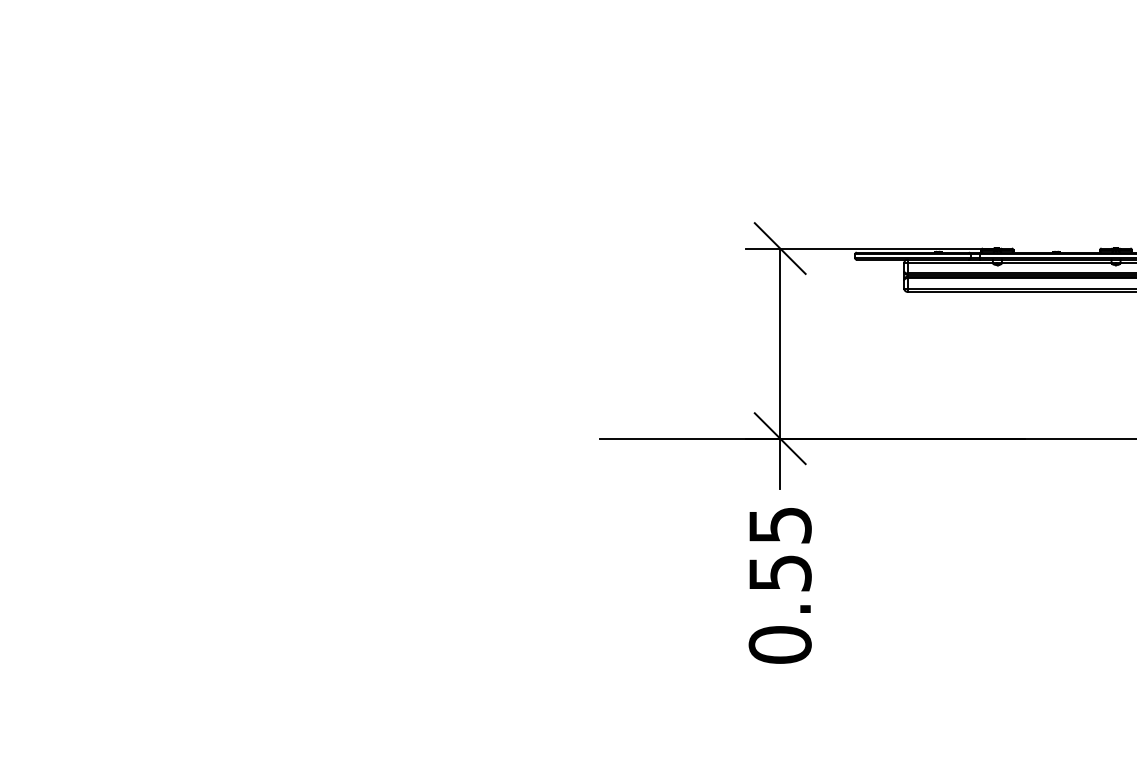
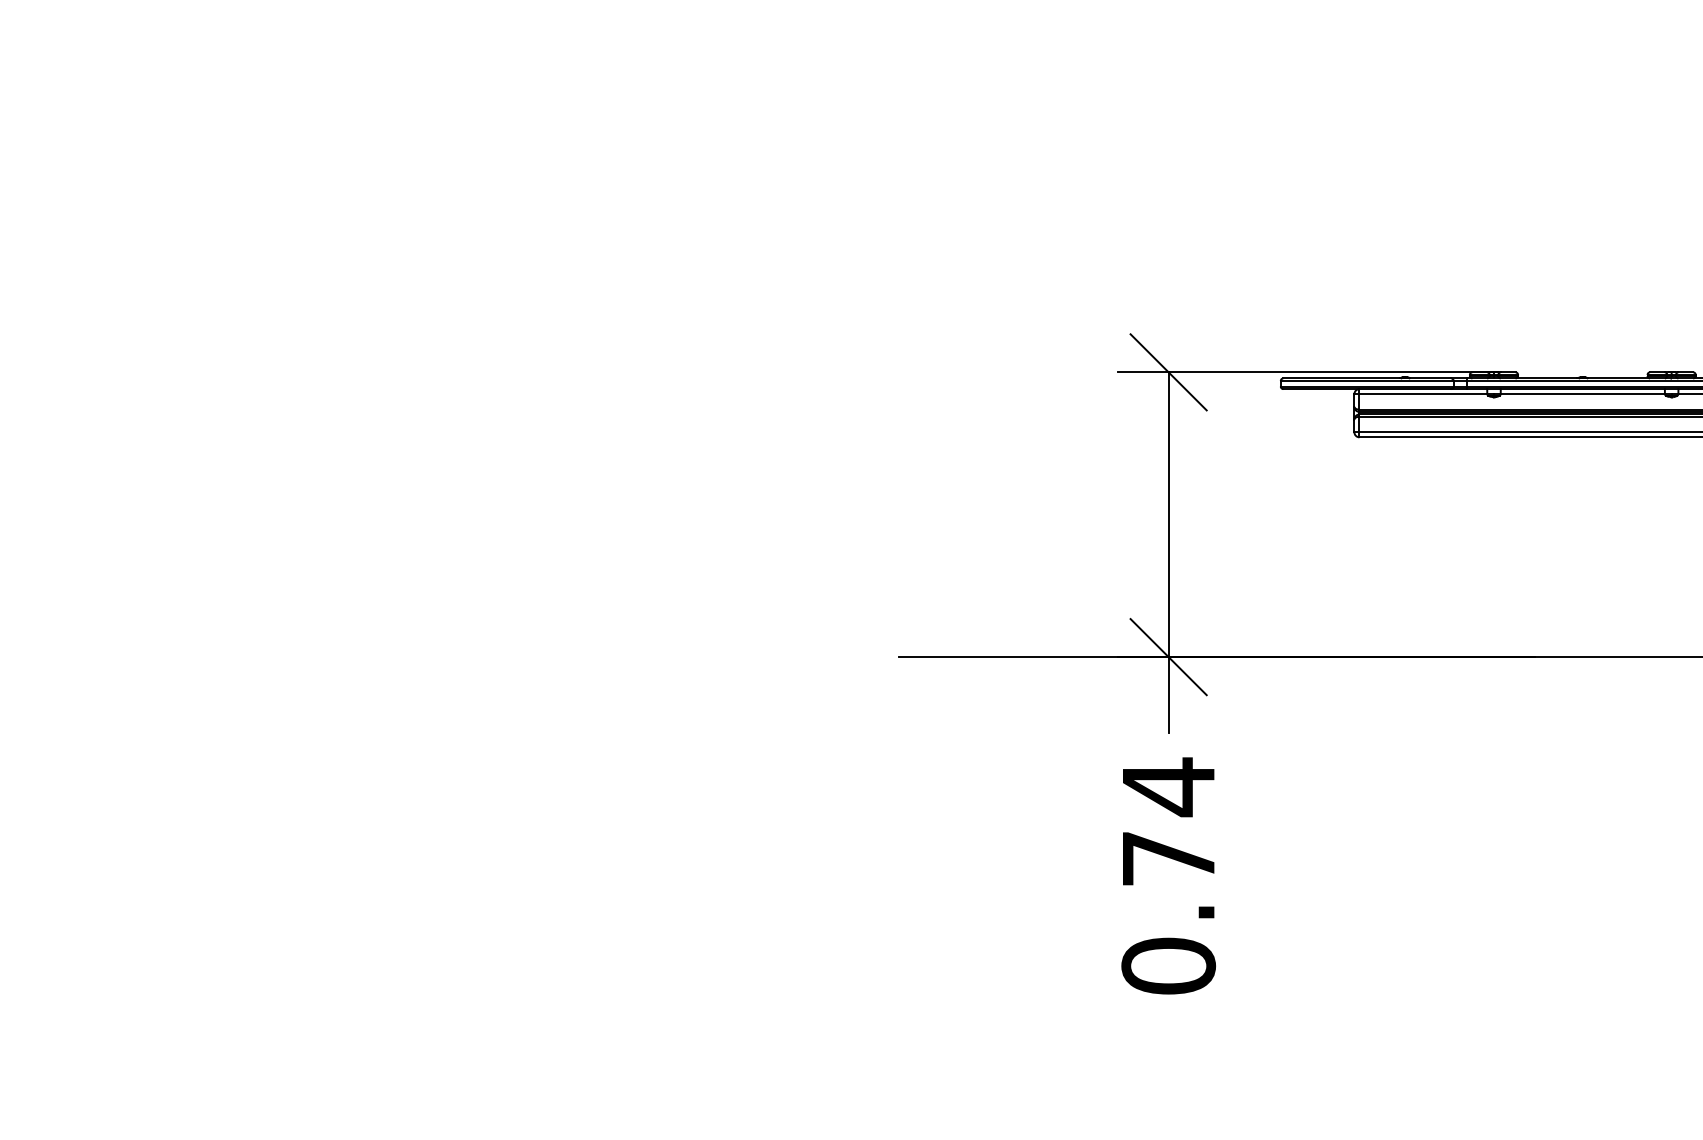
text: (780, 548) -> (1169, 821), 0.55 -> 0.74

